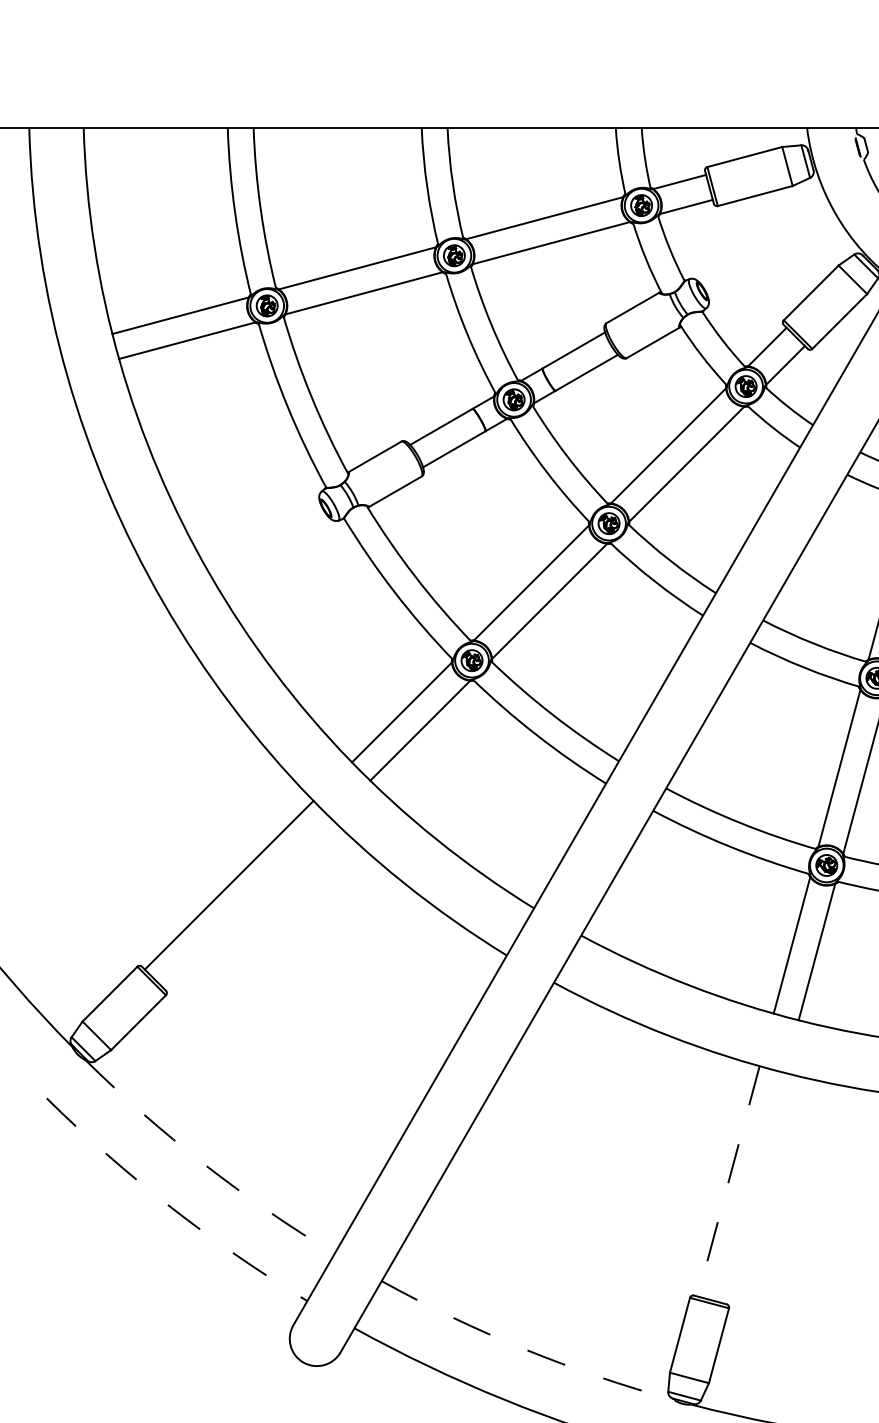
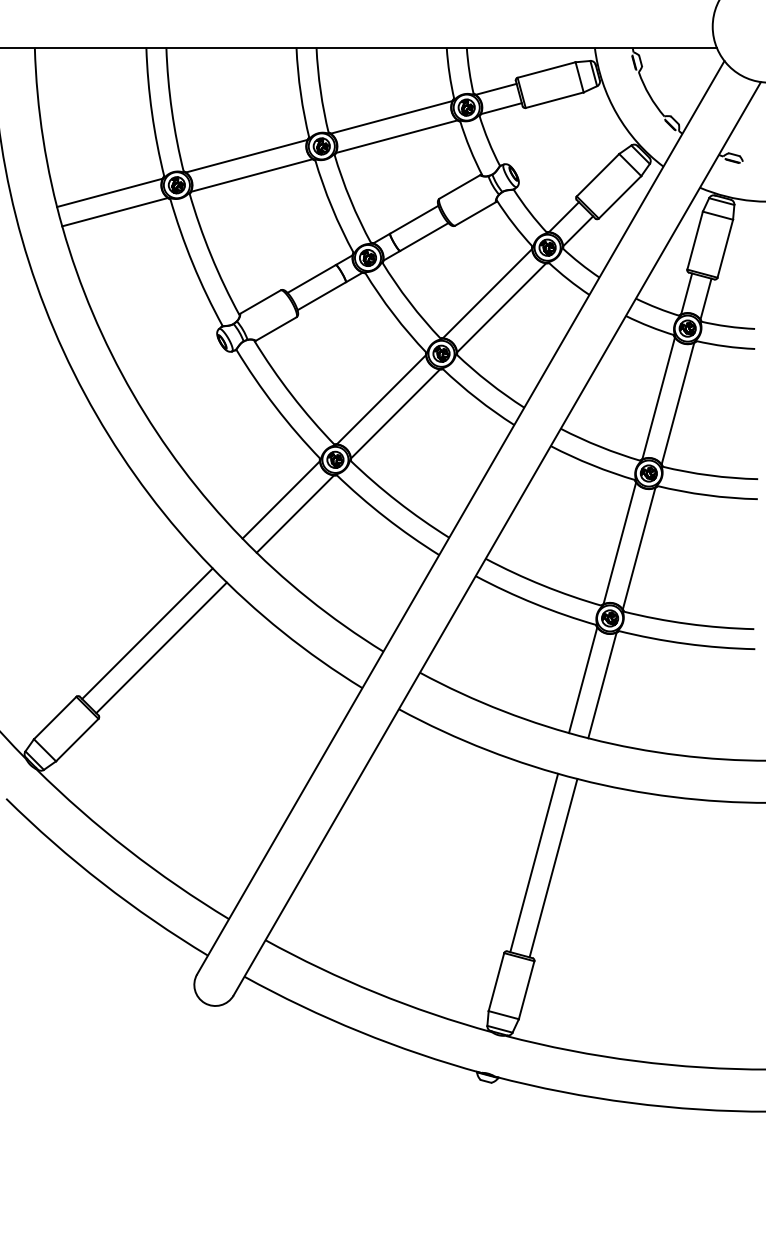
line: (247, 903) -> (161, 647), added
arc: (204, 1163) -> (128, 849), dashed -> solid
line: (729, 1182) -> (534, 863), dashed -> solid
line: (753, 1188) -> (553, 868), added
arc: (171, 1207) -> (102, 883), dashed -> solid
arc: (525, 1348) -> (376, 992), dashed -> solid

